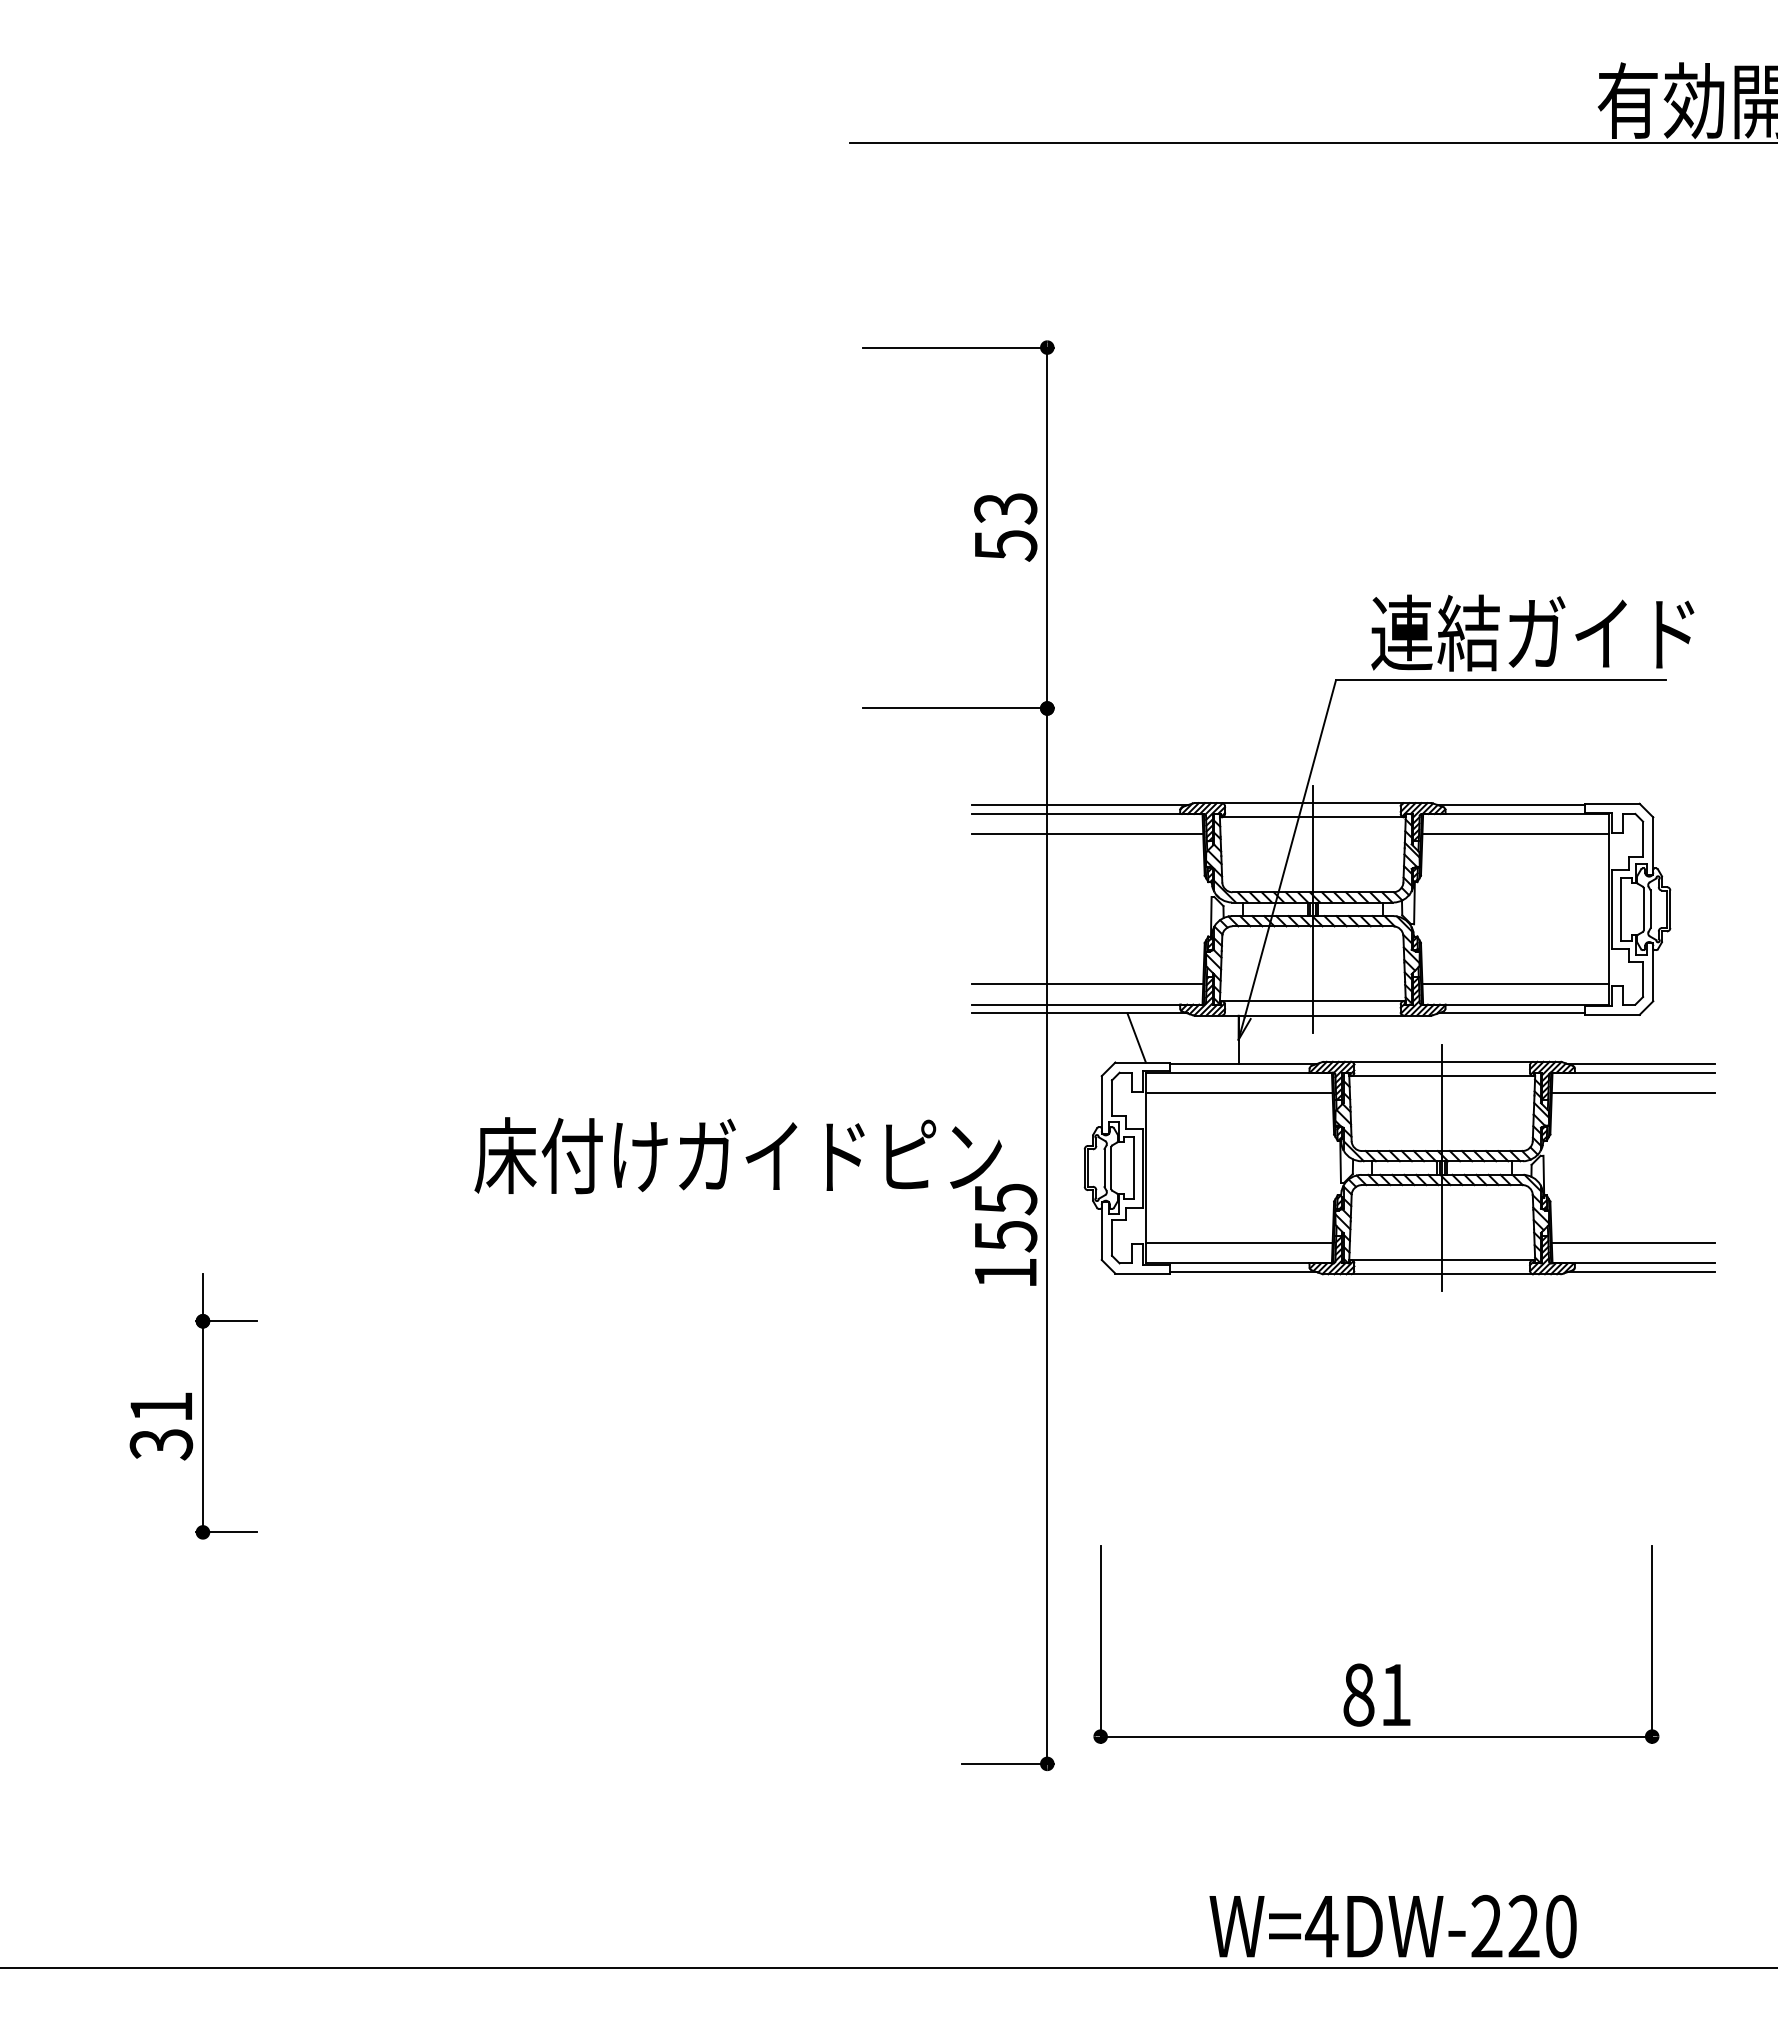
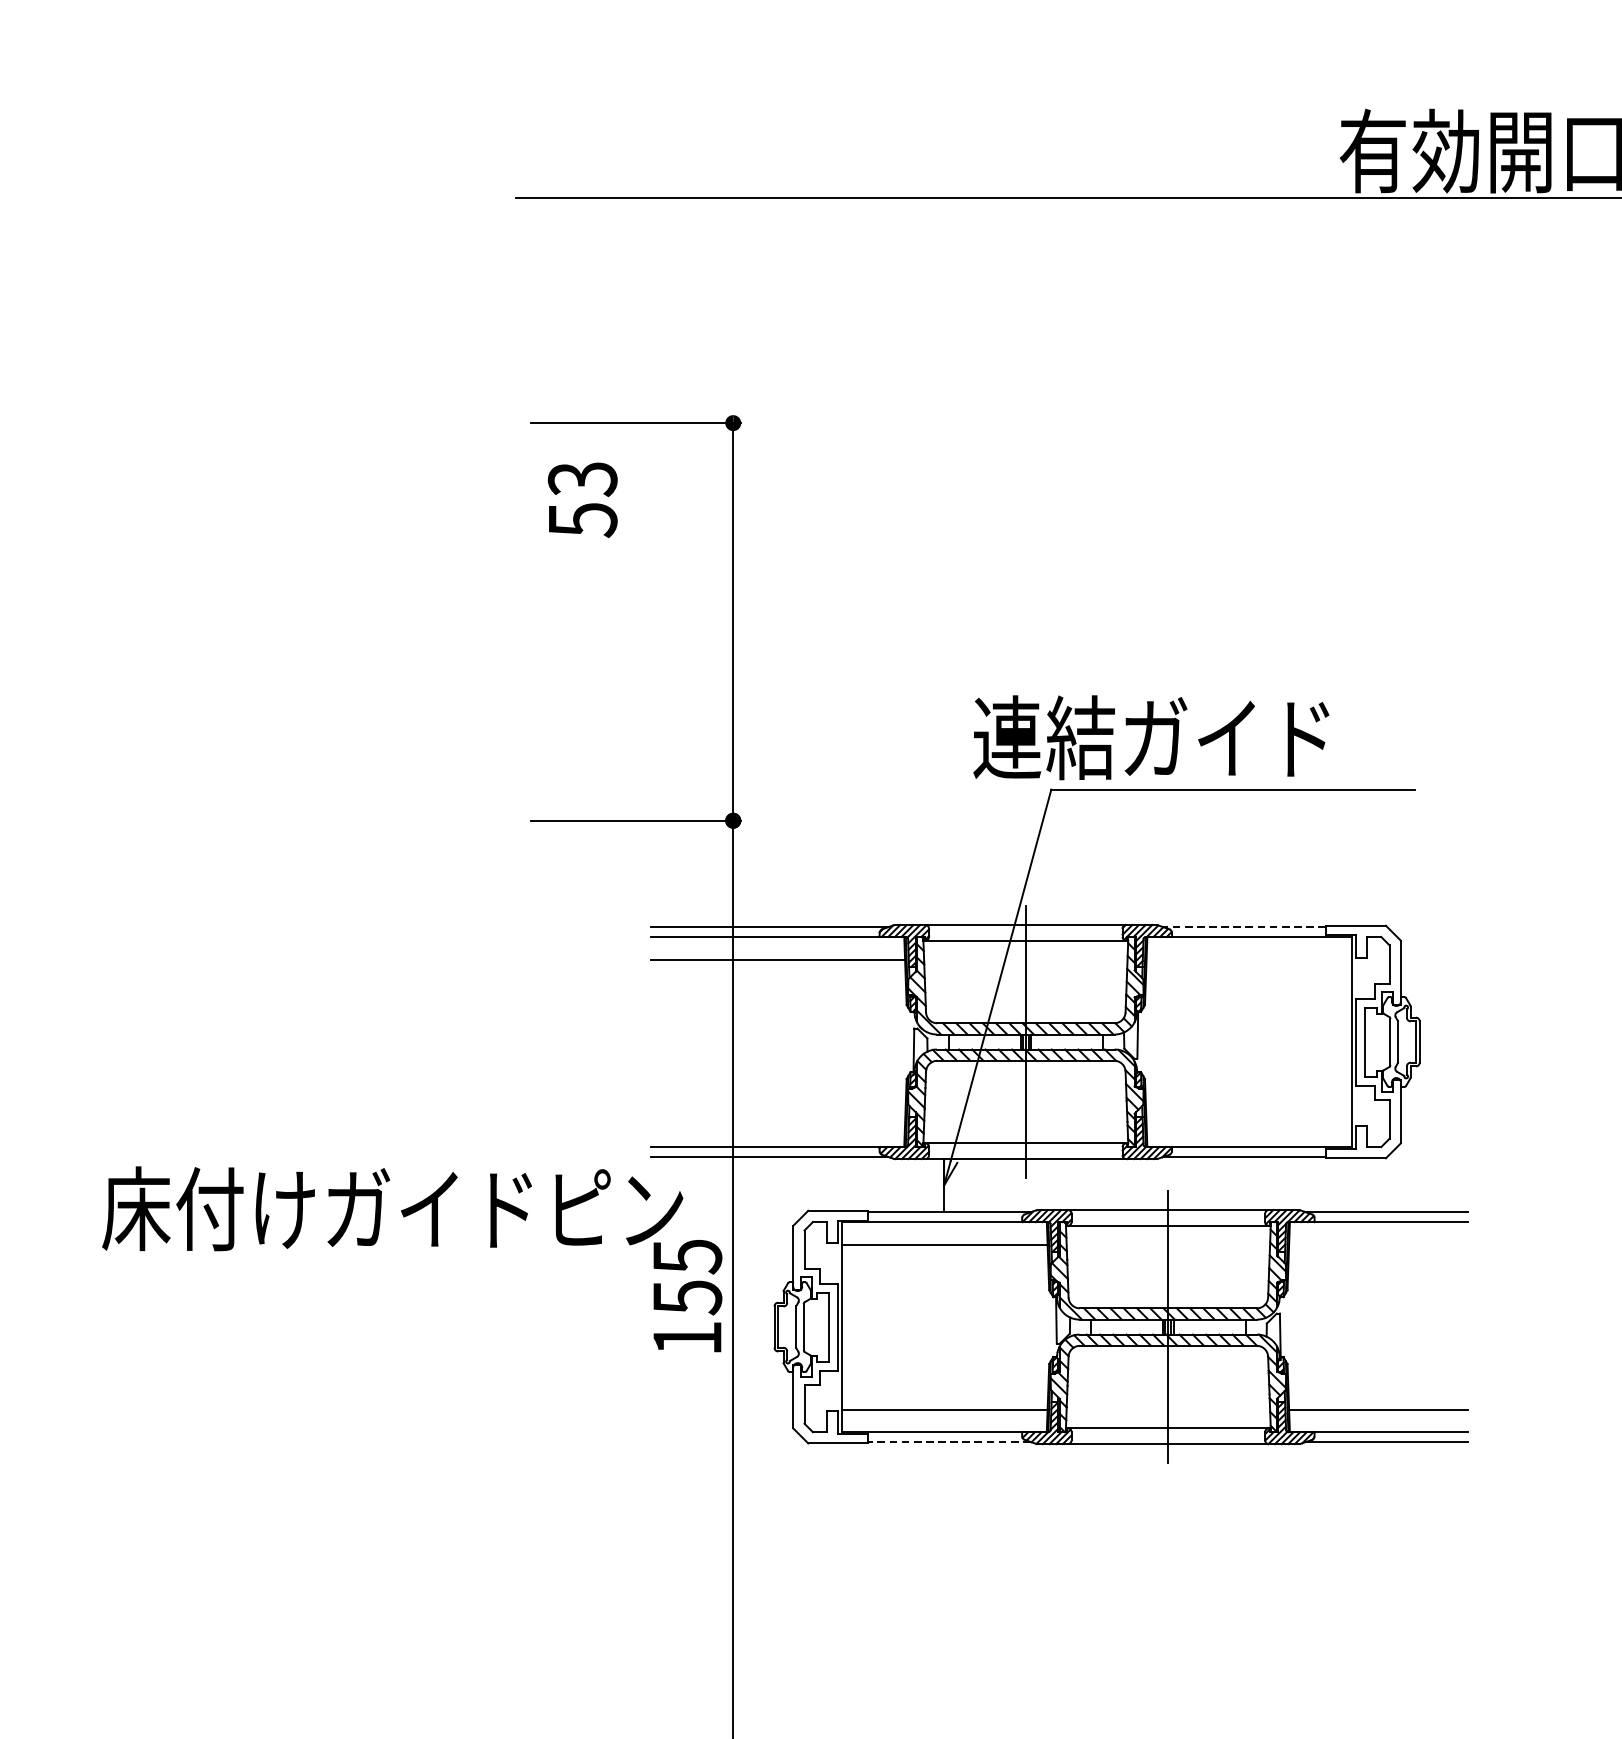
text: (1005, 527) -> (582, 500), moved
text: (1532, 632) -> (1151, 737), moved
line: (1511, 805) -> (1244, 927), solid -> dashed
line: (1515, 834) -> (1249, 959), removed
line: (1087, 984) -> (777, 1124), removed
line: (1515, 984) -> (1249, 1124), removed
line: (1136, 1037) -> (831, 1183), removed
line: (1632, 1093) -> (1378, 1244), removed
text: (755, 1201) -> (411, 1259), moved
line: (1243, 1272) -> (949, 1442), solid -> dashed

